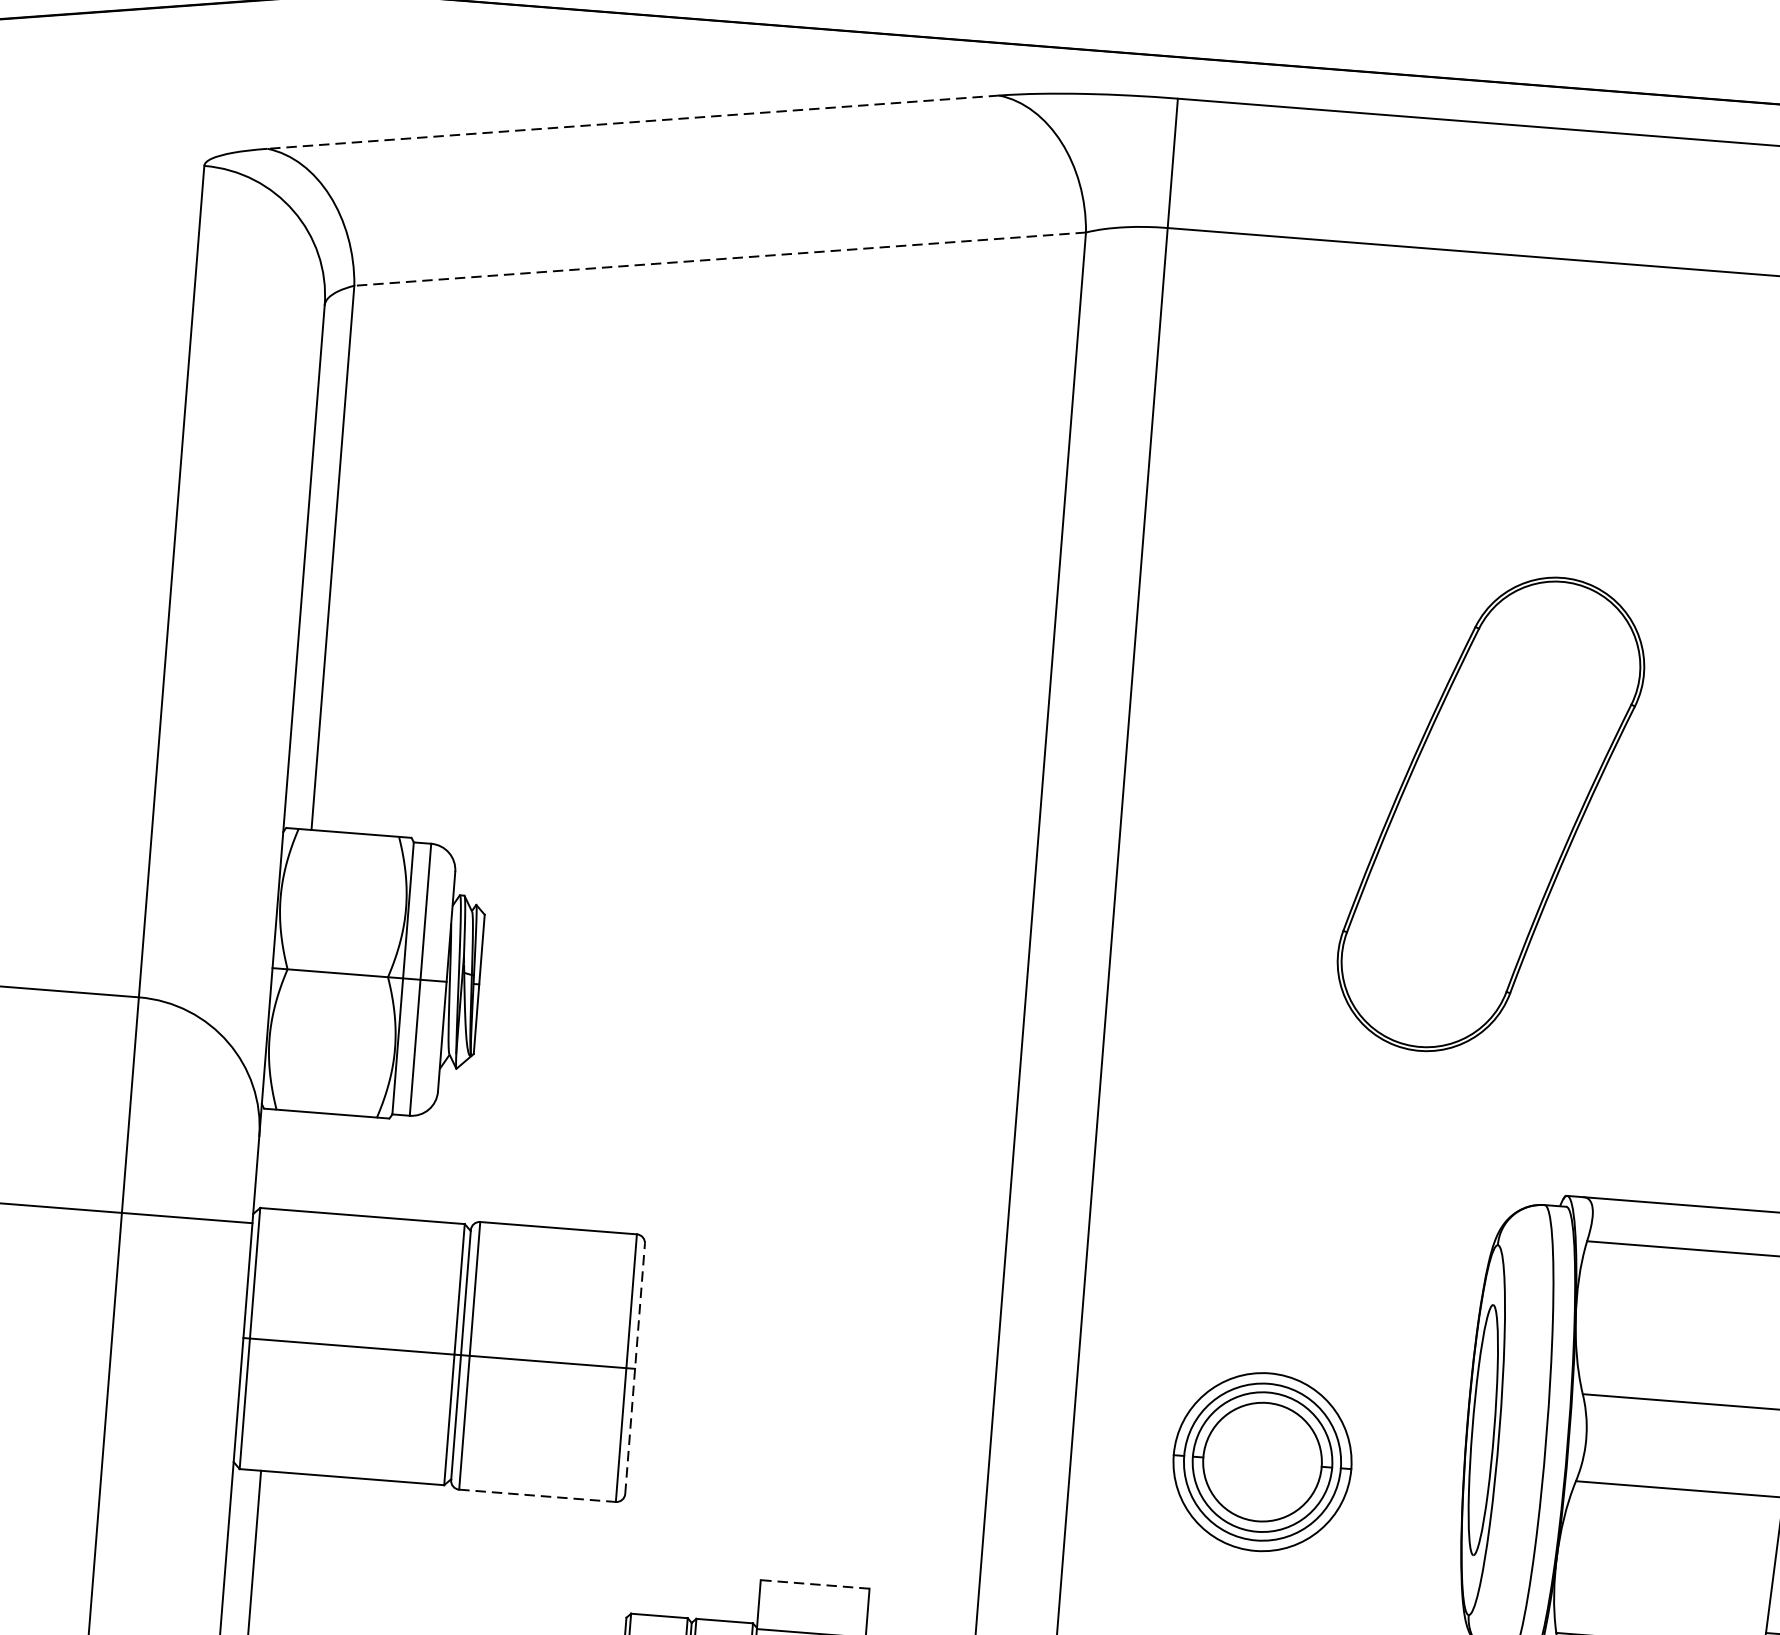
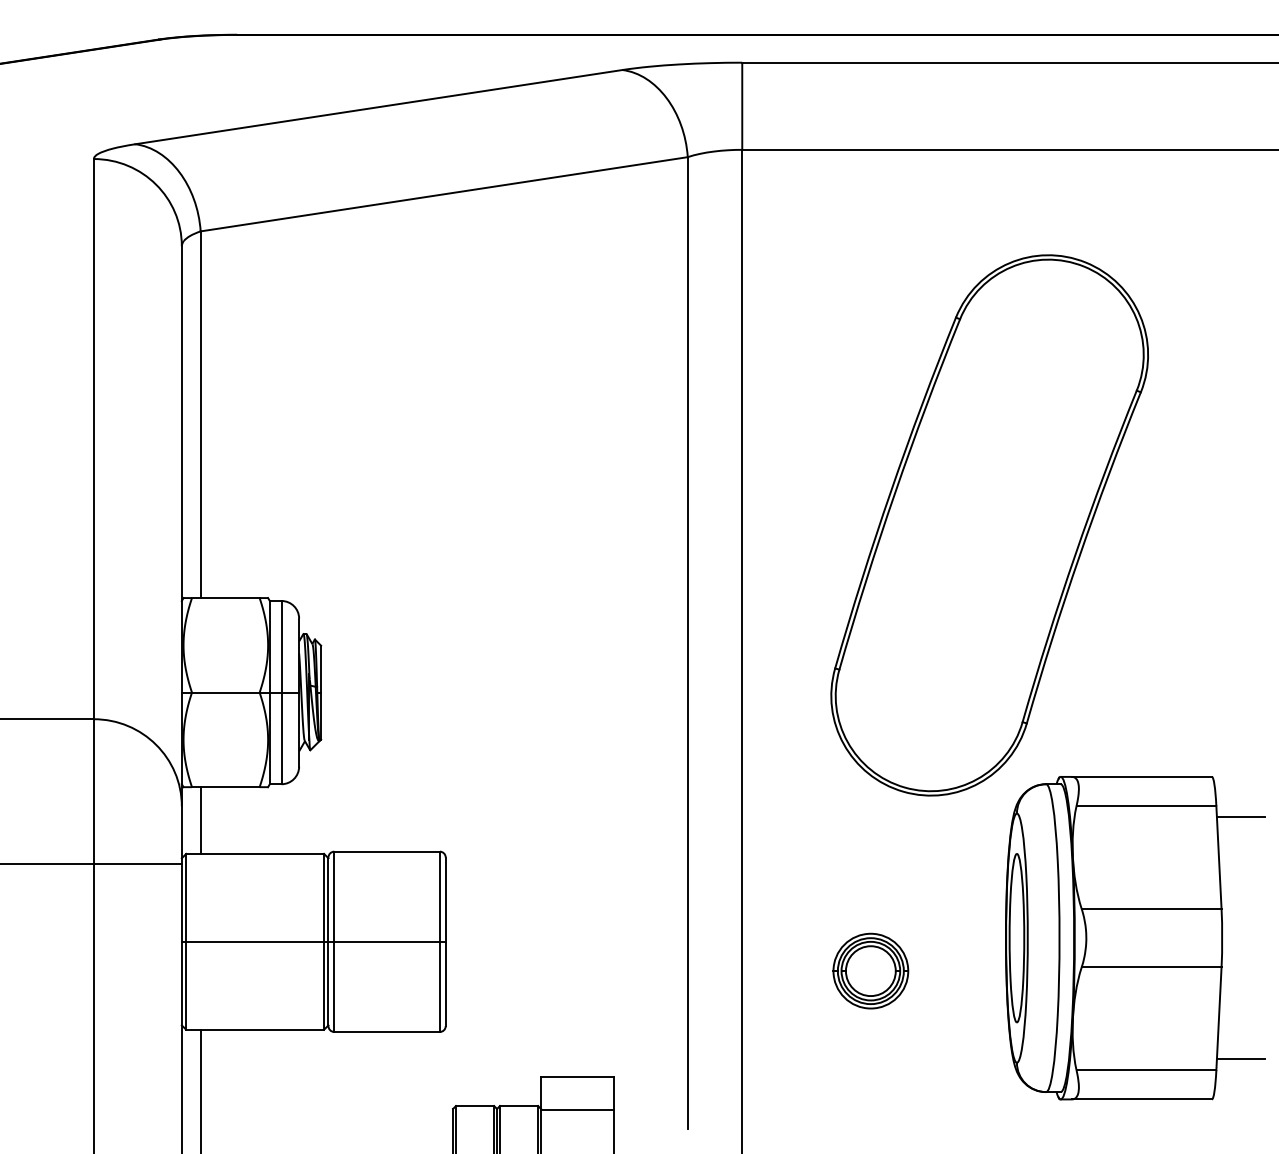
line: (632, 122) -> (378, 107), dashed -> solid
line: (719, 259) -> (443, 194), dashed -> solid
part: (1490, 814) -> (989, 525), size x1.67
line: (285, 1160) -> (200, 820), added
line: (634, 1368) -> (445, 941), dashed -> solid
part: (1262, 1461) -> (870, 970), size x0.62
line: (538, 1495) -> (387, 1031), dashed -> solid
line: (814, 1584) -> (577, 1076), dashed -> solid

